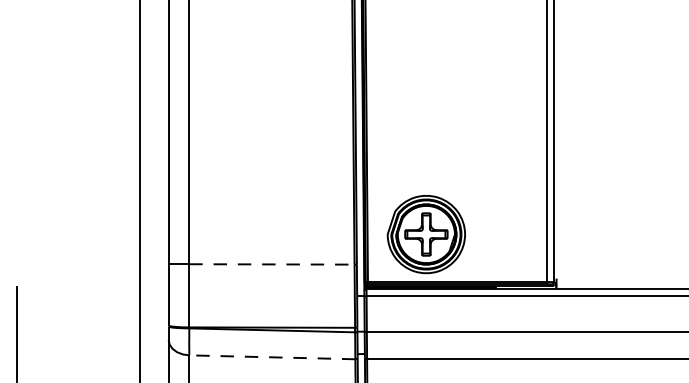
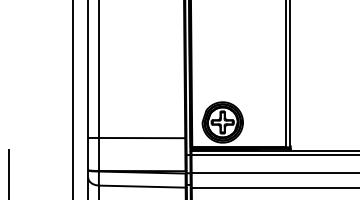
line: (272, 265) -> (142, 138), dashed -> solid
line: (270, 357) -> (141, 186), dashed -> solid

